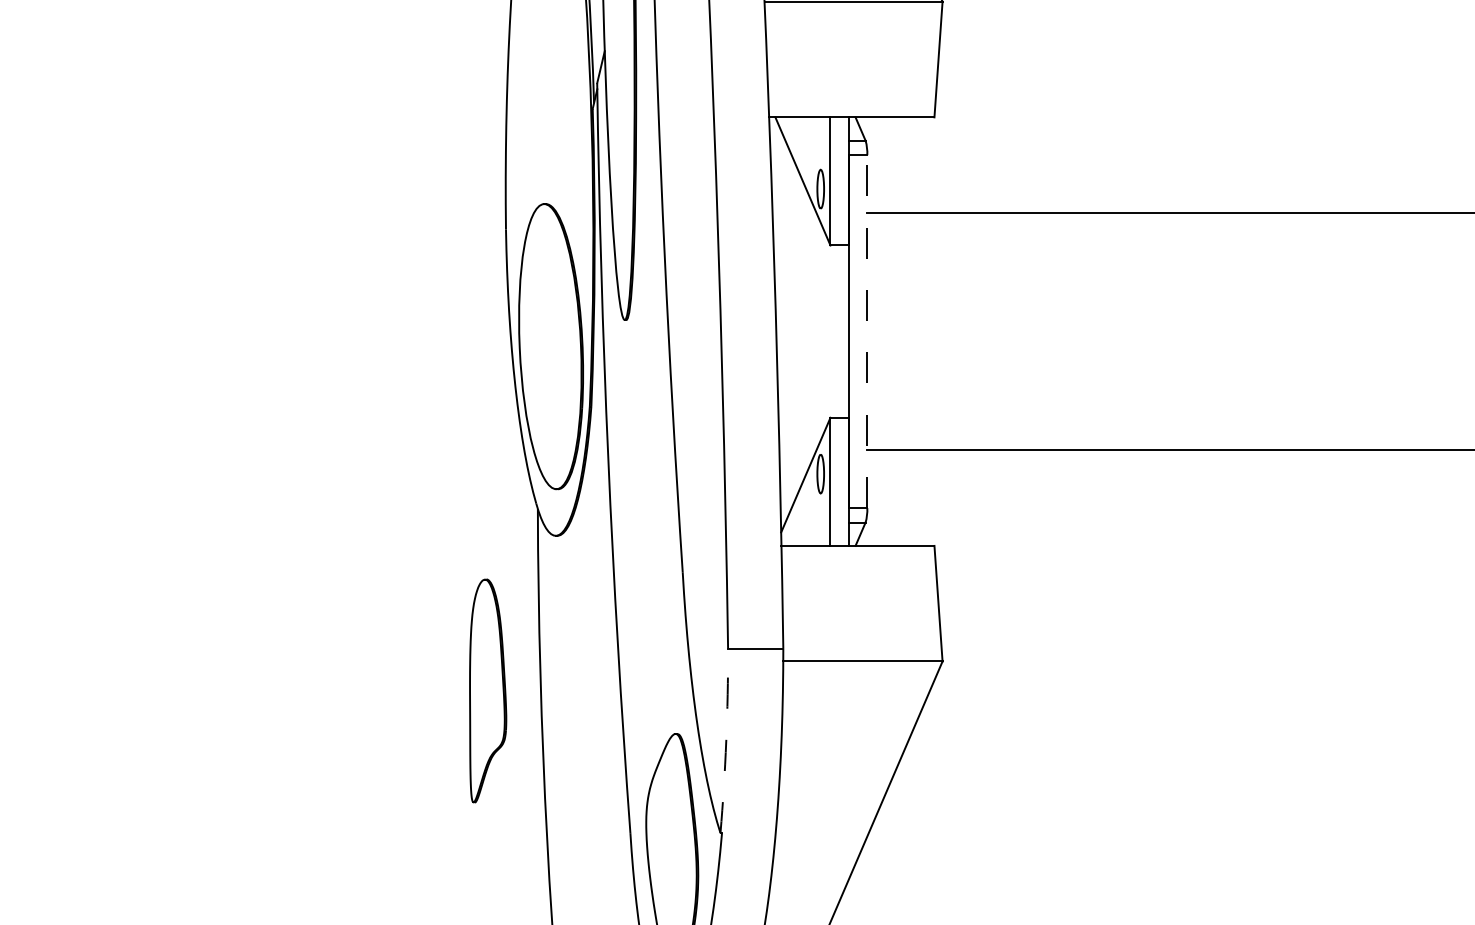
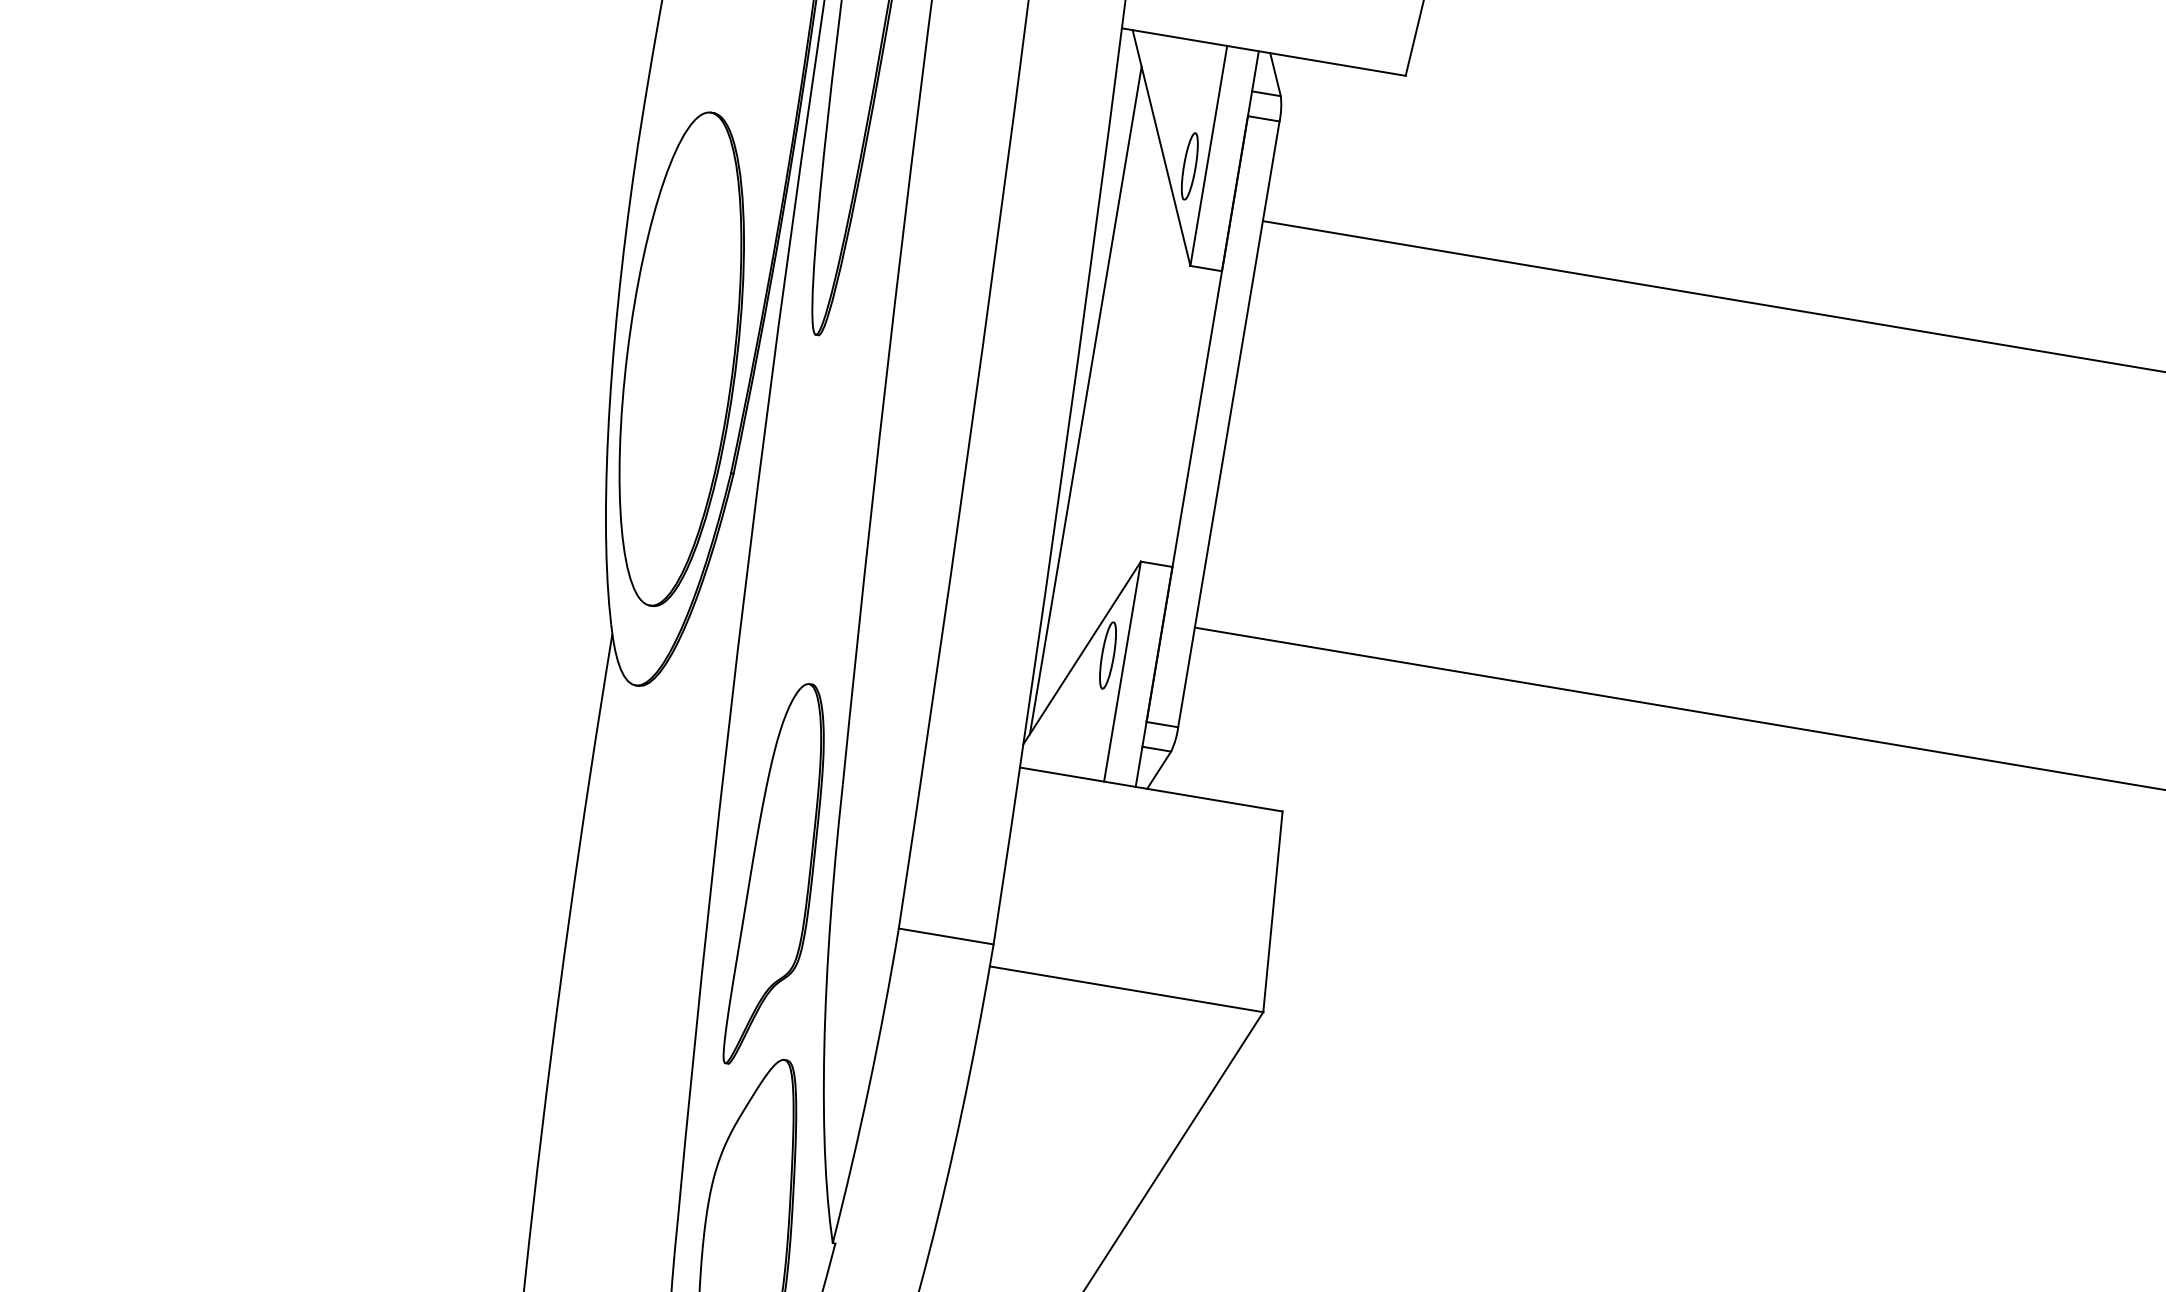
line: (783, 331) -> (1085, 400), added
line: (867, 331) -> (1229, 424), dashed -> solid
part: (488, 690) -> (783, 875), moved
arc: (726, 740) -> (869, 1085), dashed -> solid

